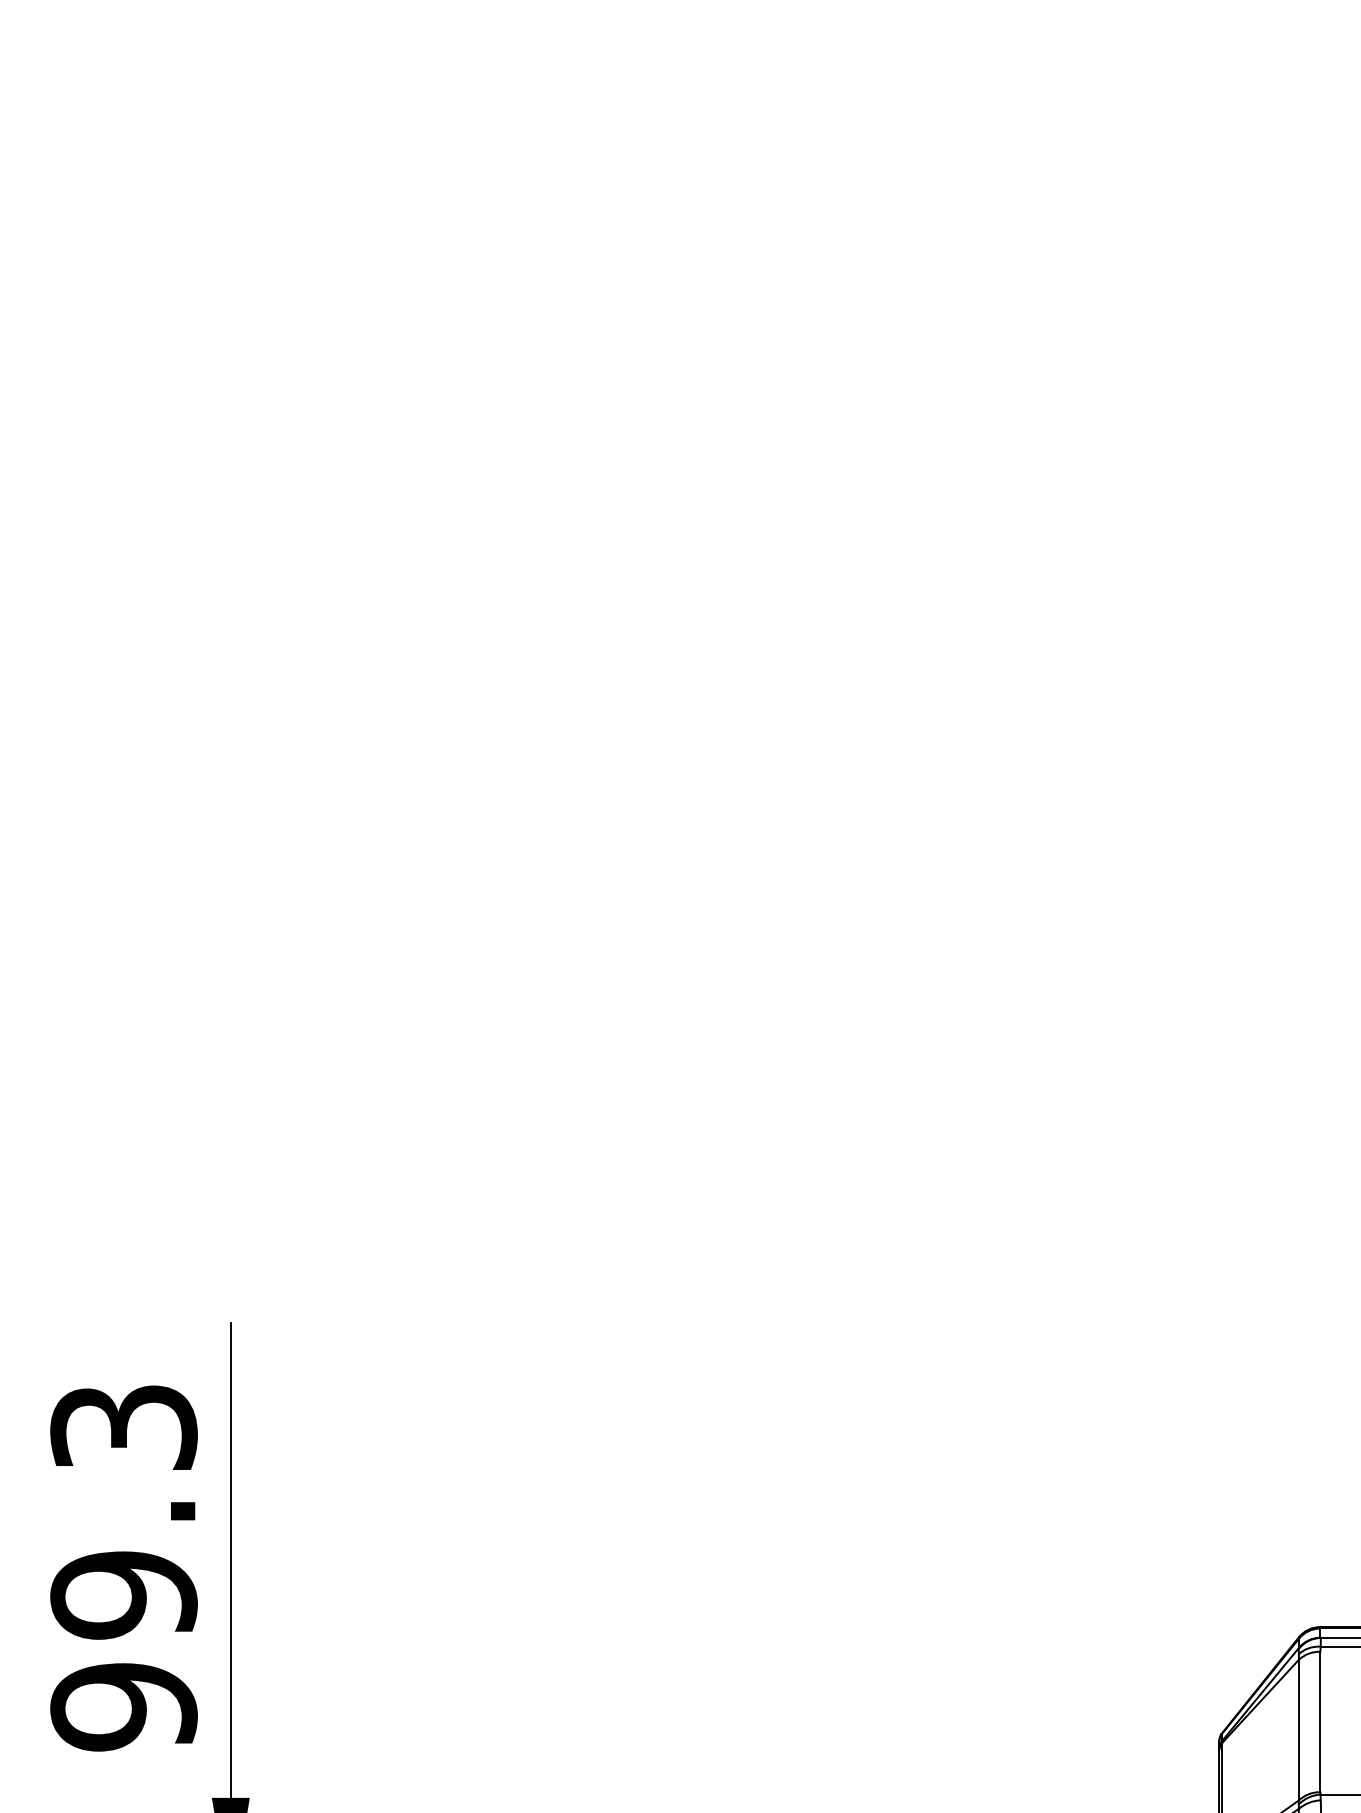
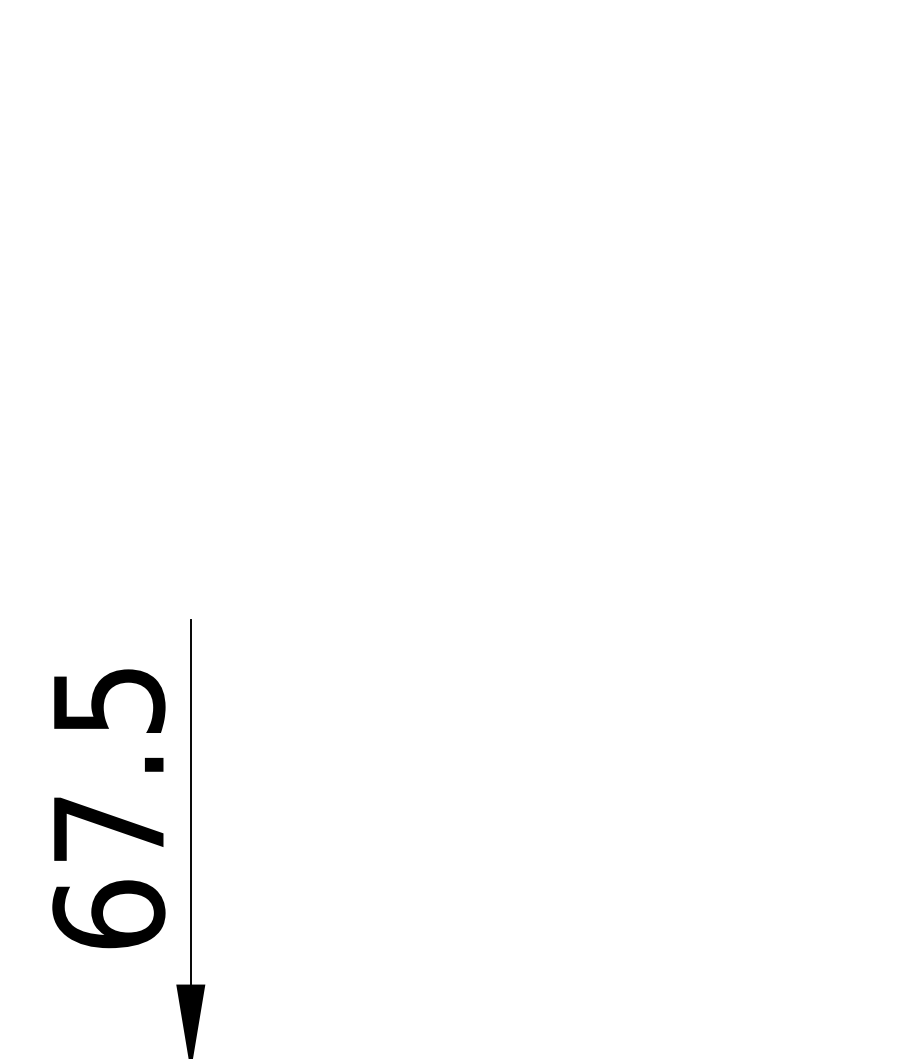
text: (123, 1568) -> (108, 808), 99.3 -> 67.5

